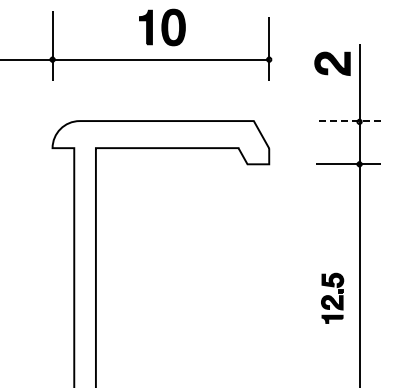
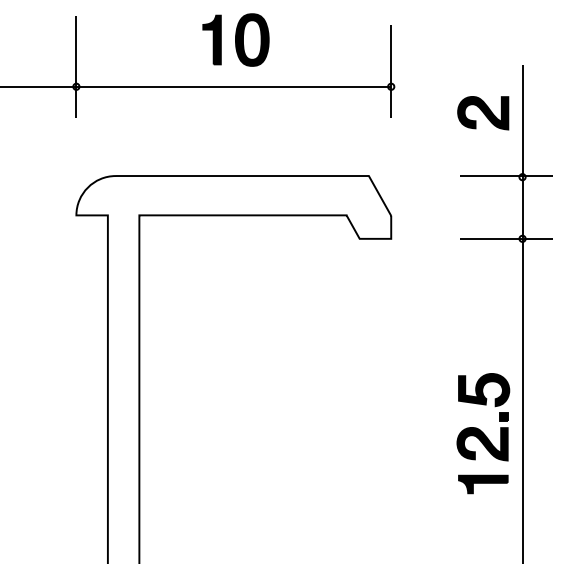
part: (332, 63) -> (483, 112), moved
line: (347, 121) -> (504, 176), dashed -> solid
part: (332, 298) -> (483, 433), size x1.67

